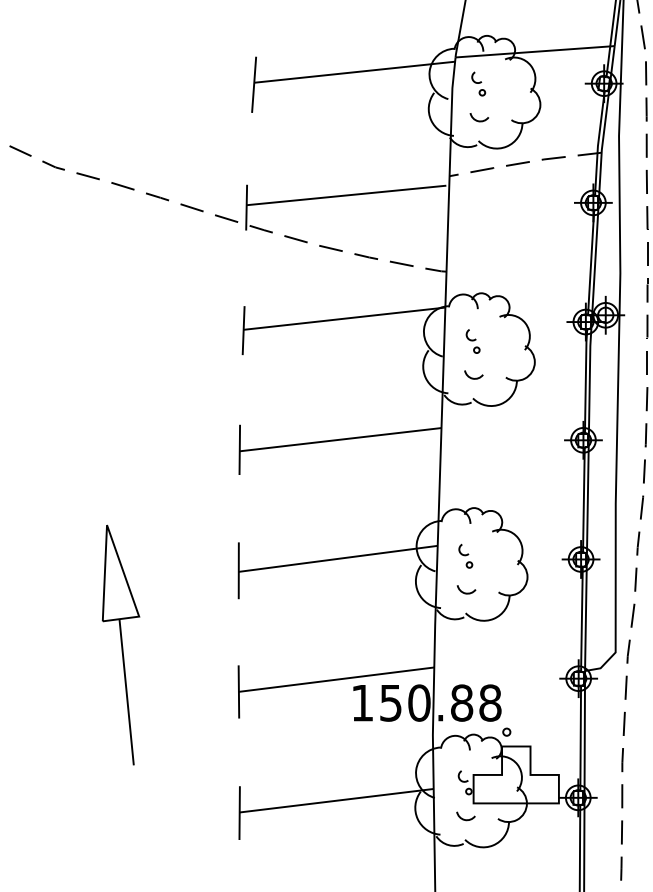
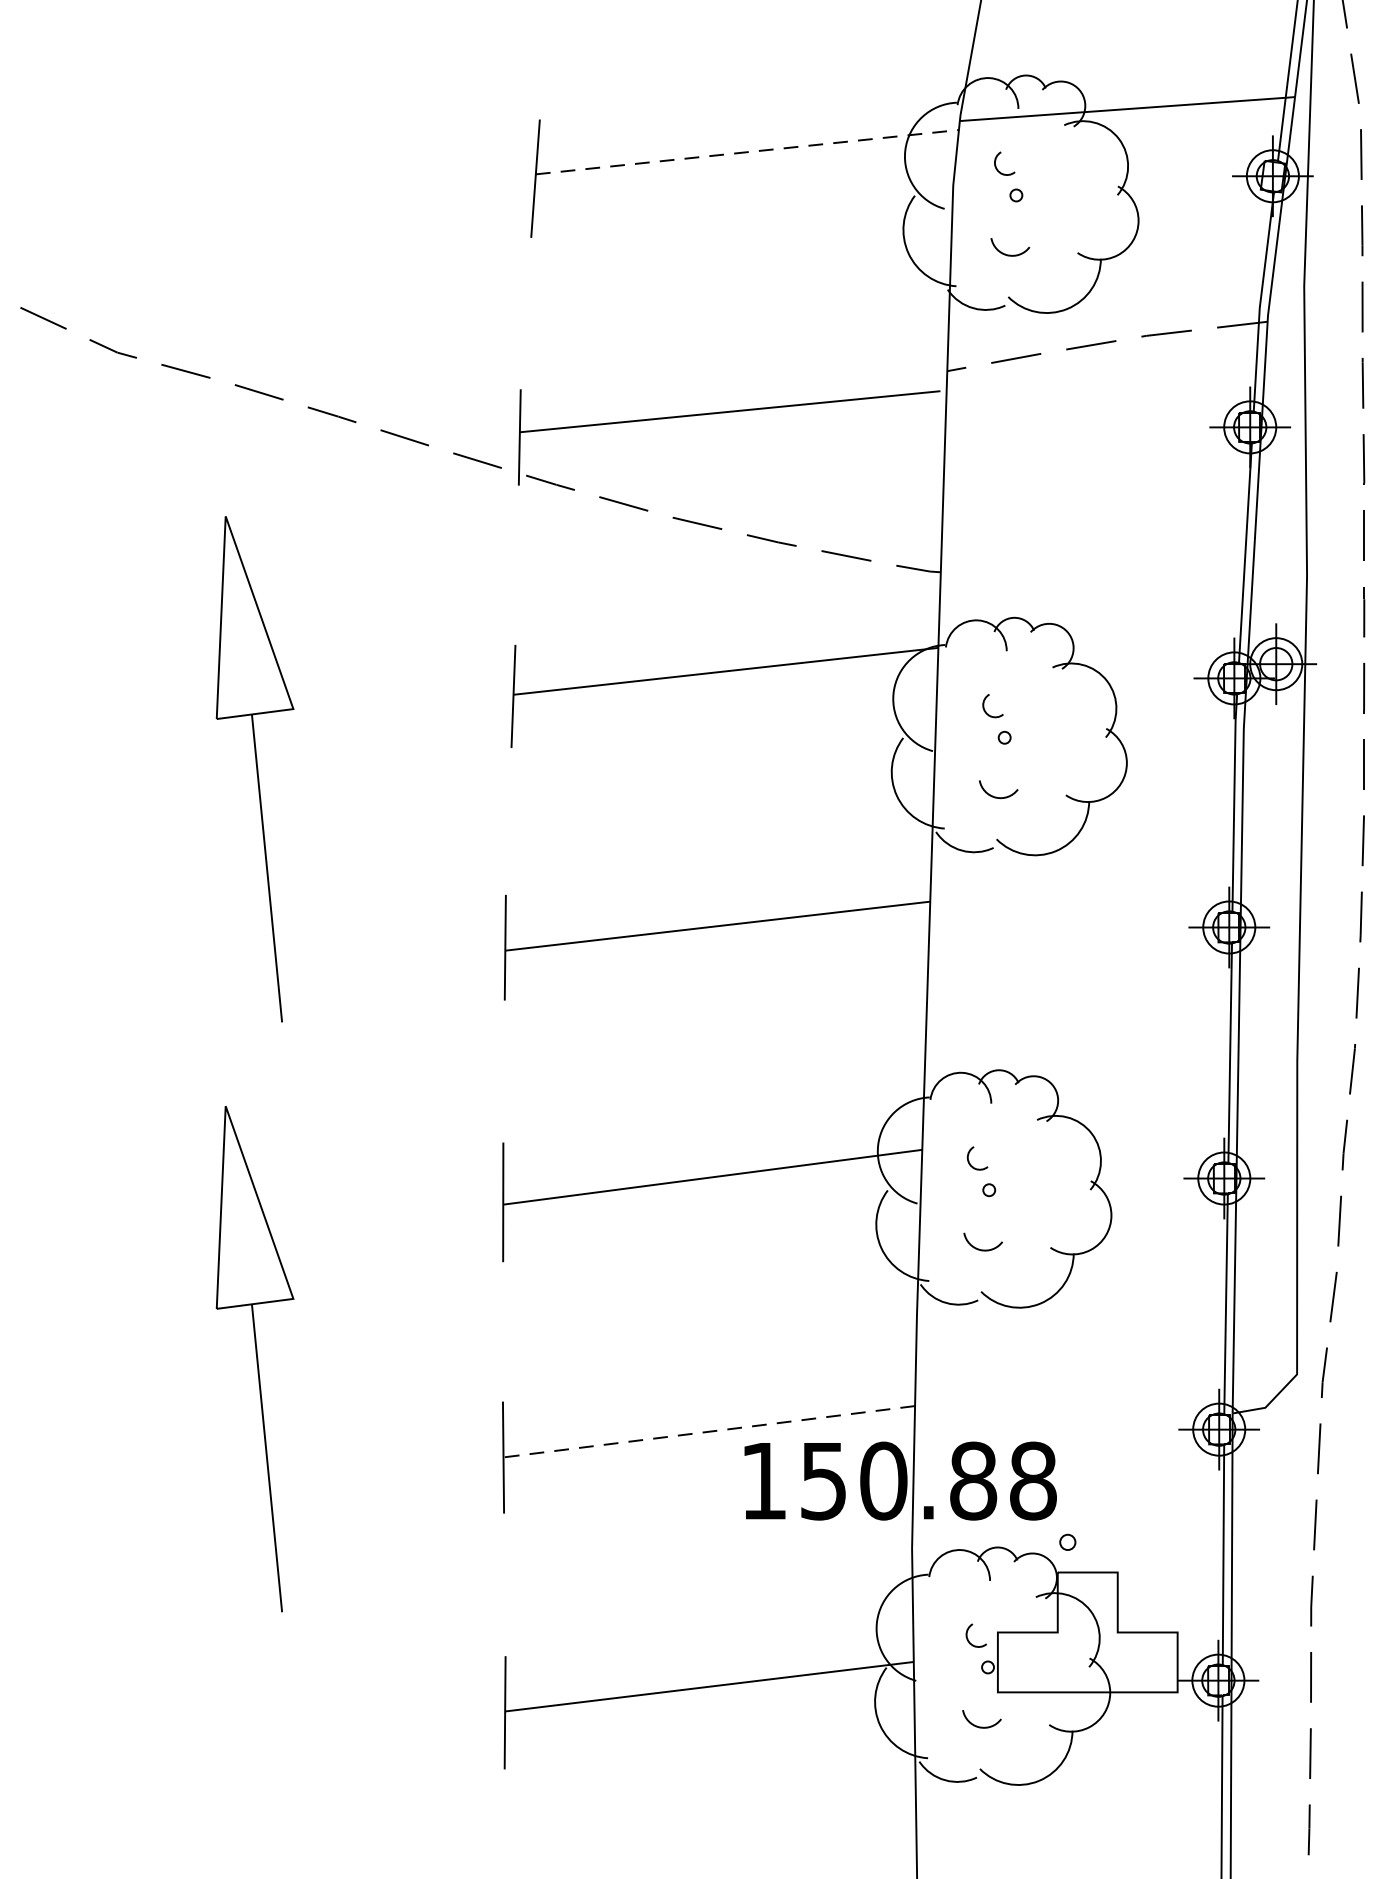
line: (354, 72) -> (746, 152), solid -> dashed
part: (120, 364) -> (254, 767), added
line: (336, 679) -> (709, 1431), solid -> dashed

